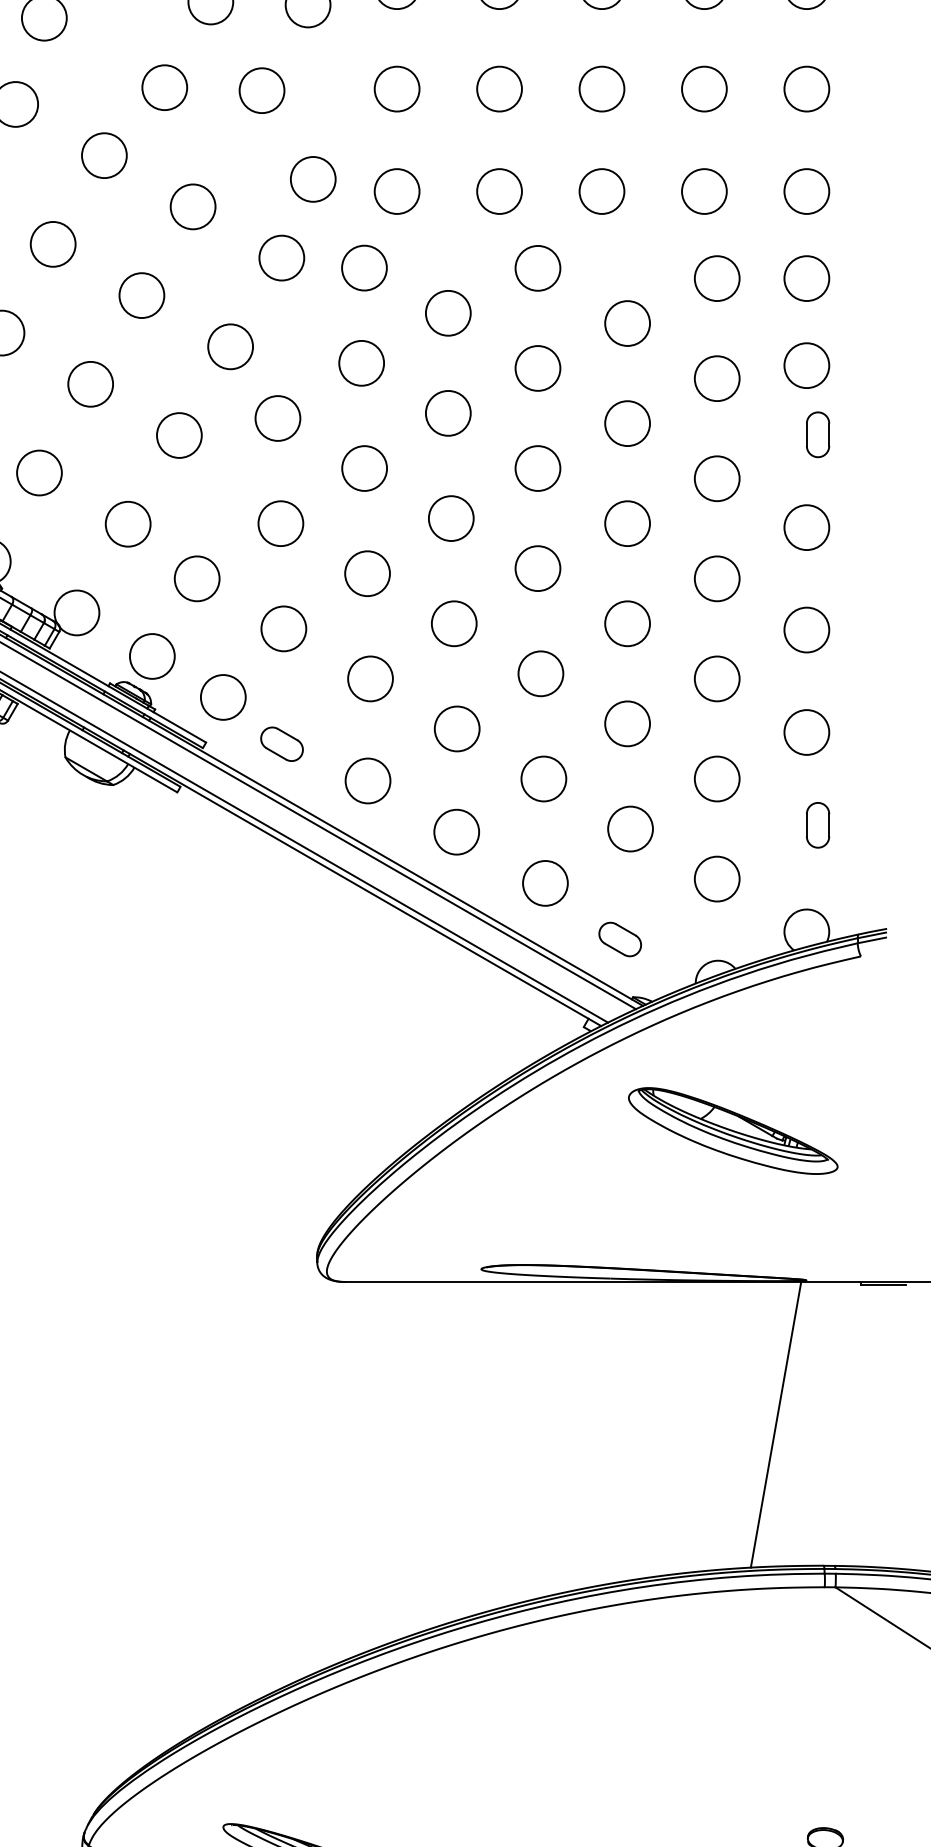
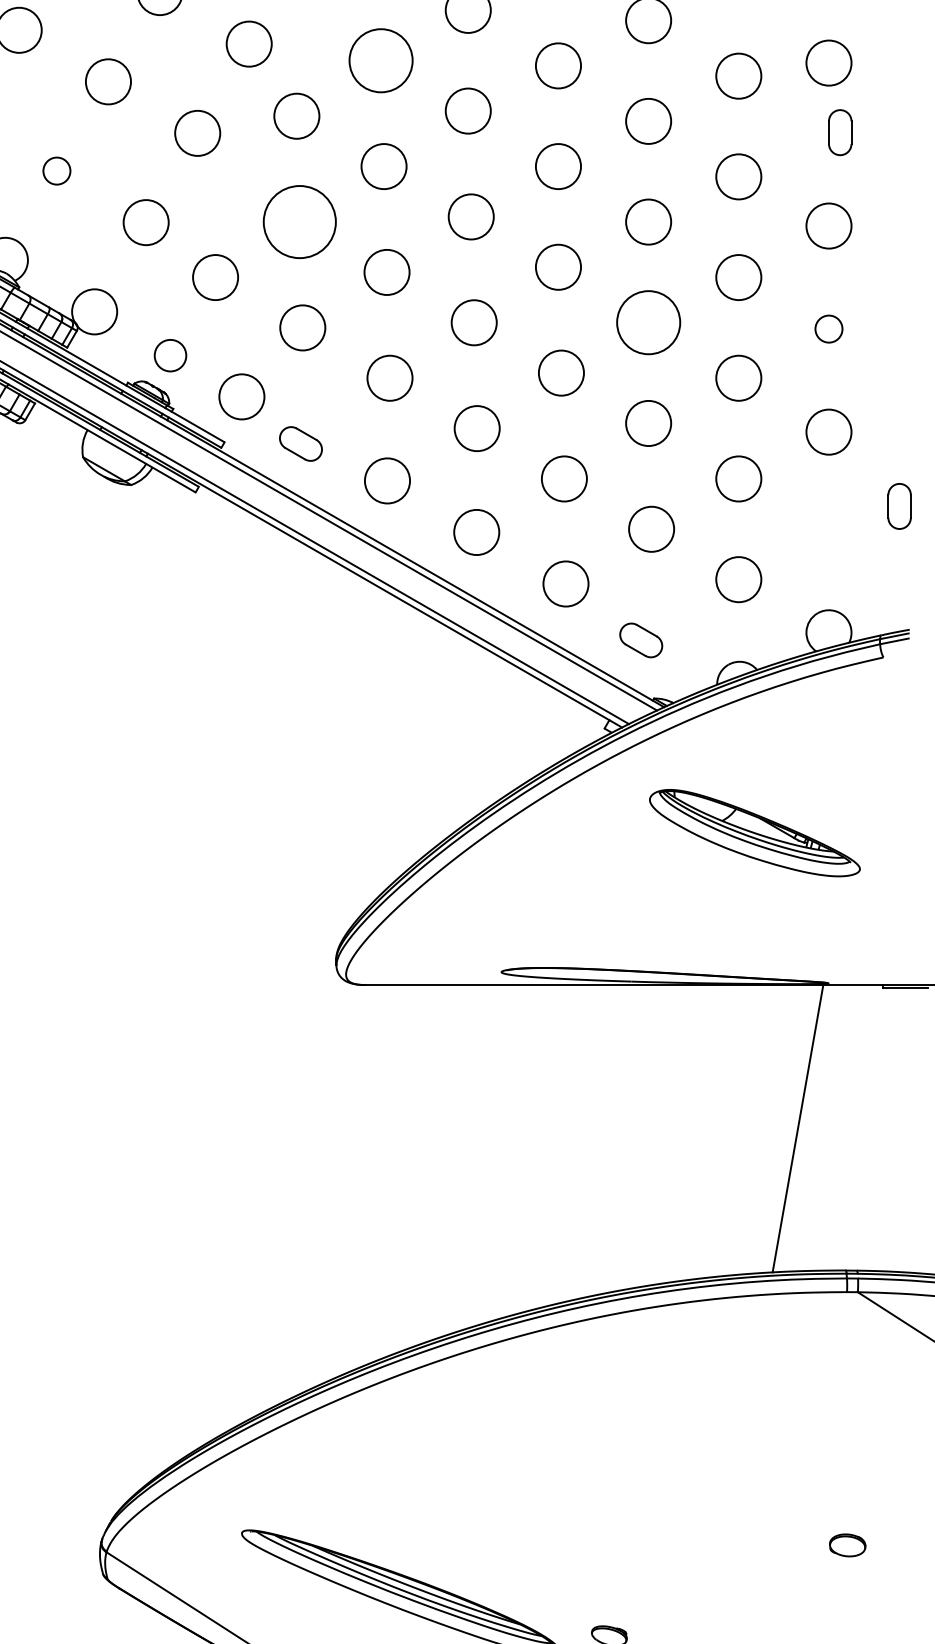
circle: (361, 362) -> (380, 59), size x1.4
circle: (39, 472) -> (56, 170), size x0.6
circle: (280, 523) -> (299, 221), size x1.6
circle: (627, 623) -> (648, 322), size x1.4
circle: (806, 629) -> (828, 328), size x0.6
circle: (151, 656) -> (169, 355), size x0.7
part: (818, 825) -> (900, 506), moved

